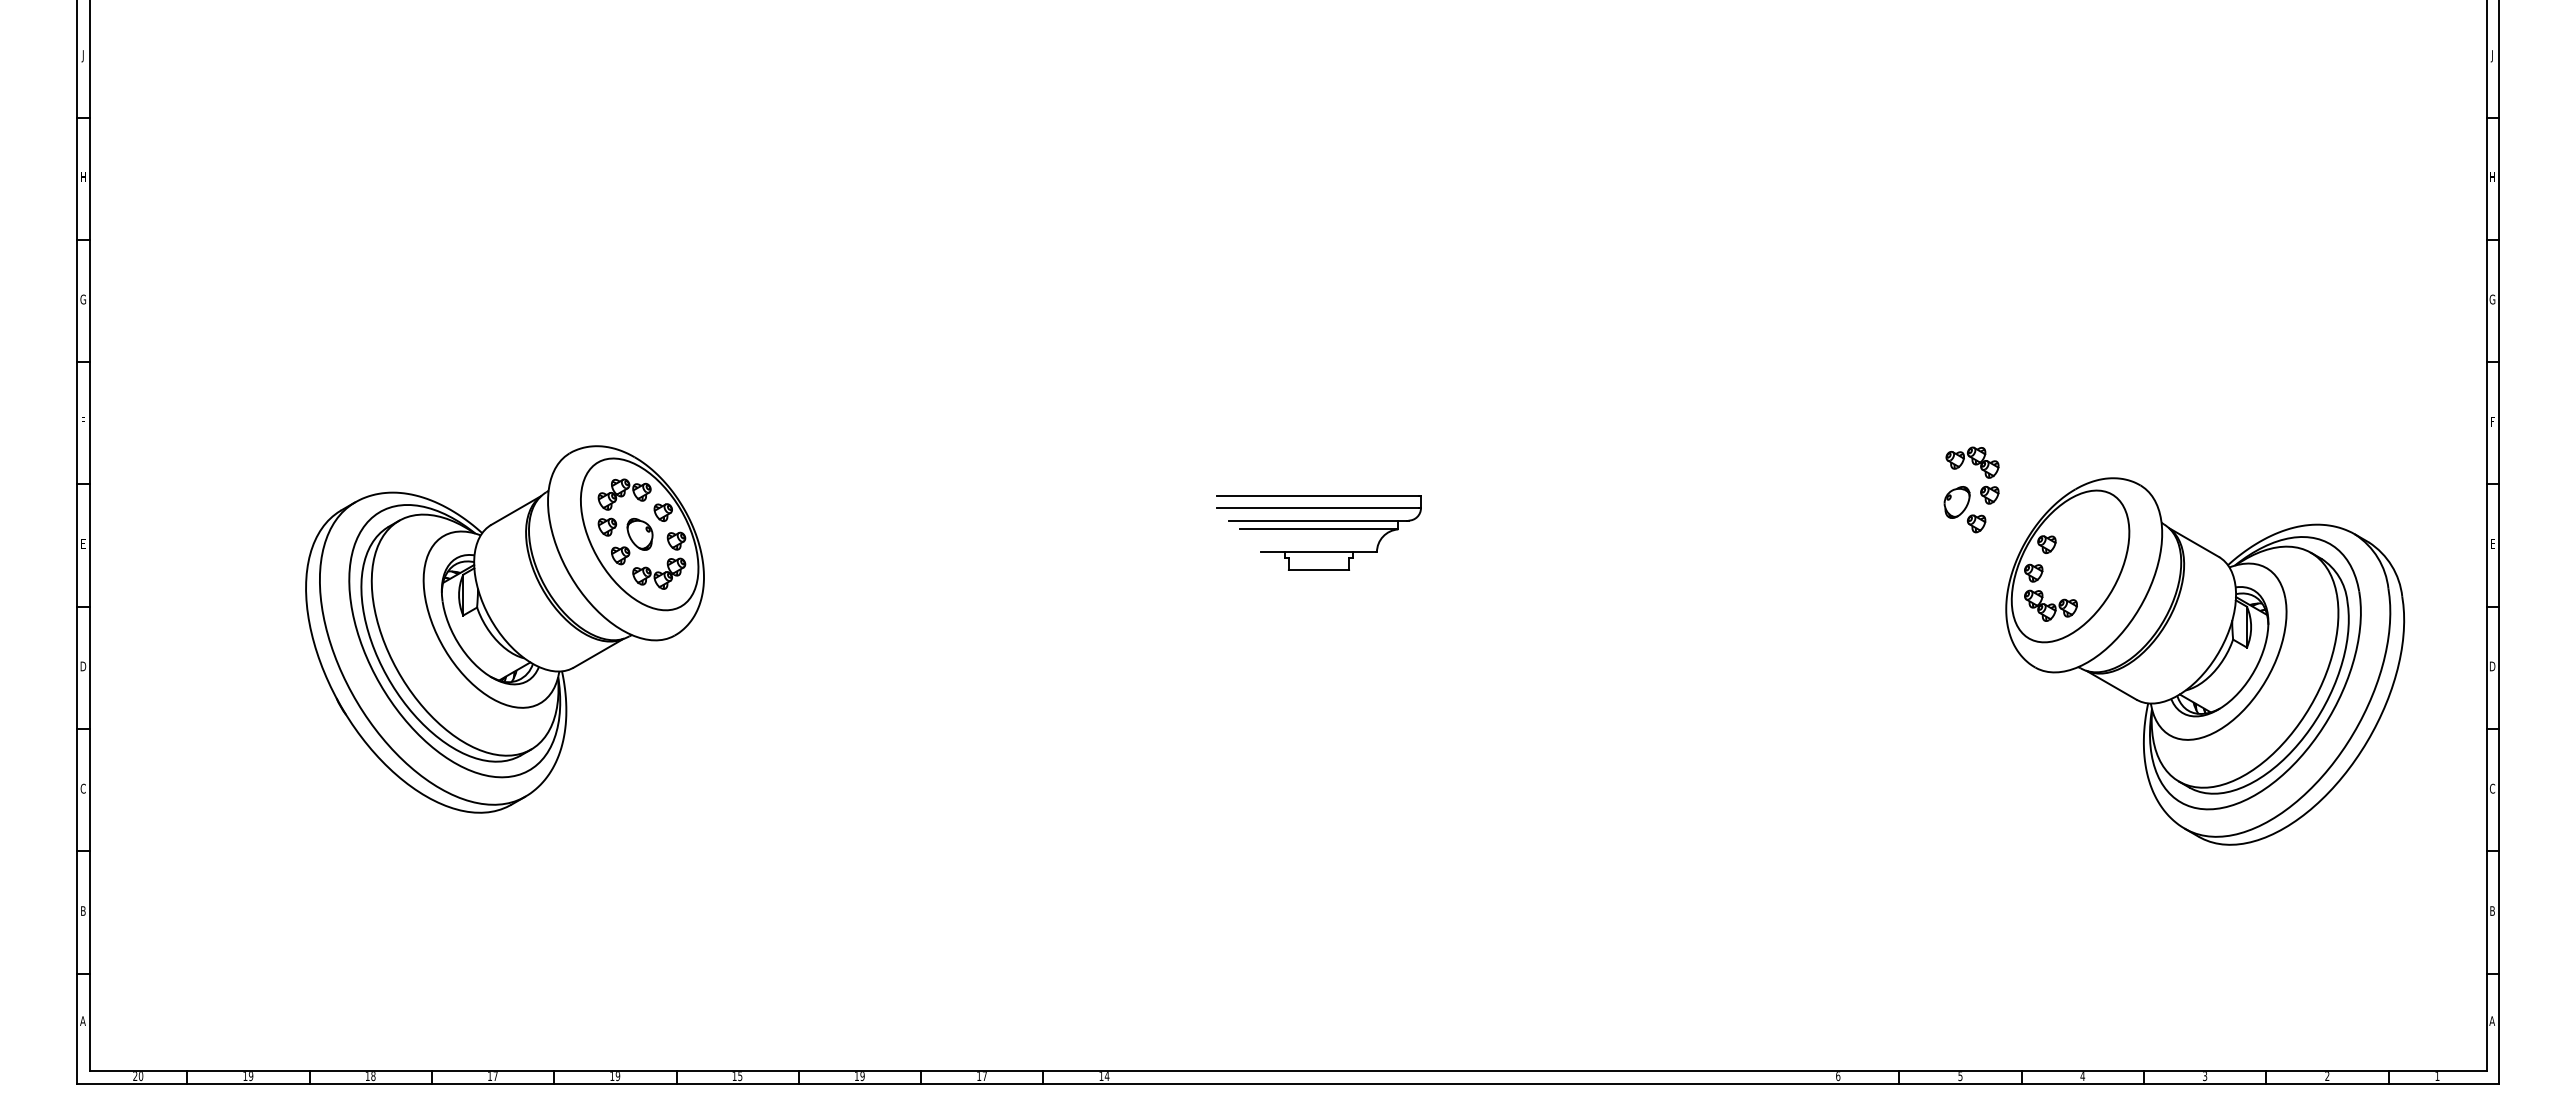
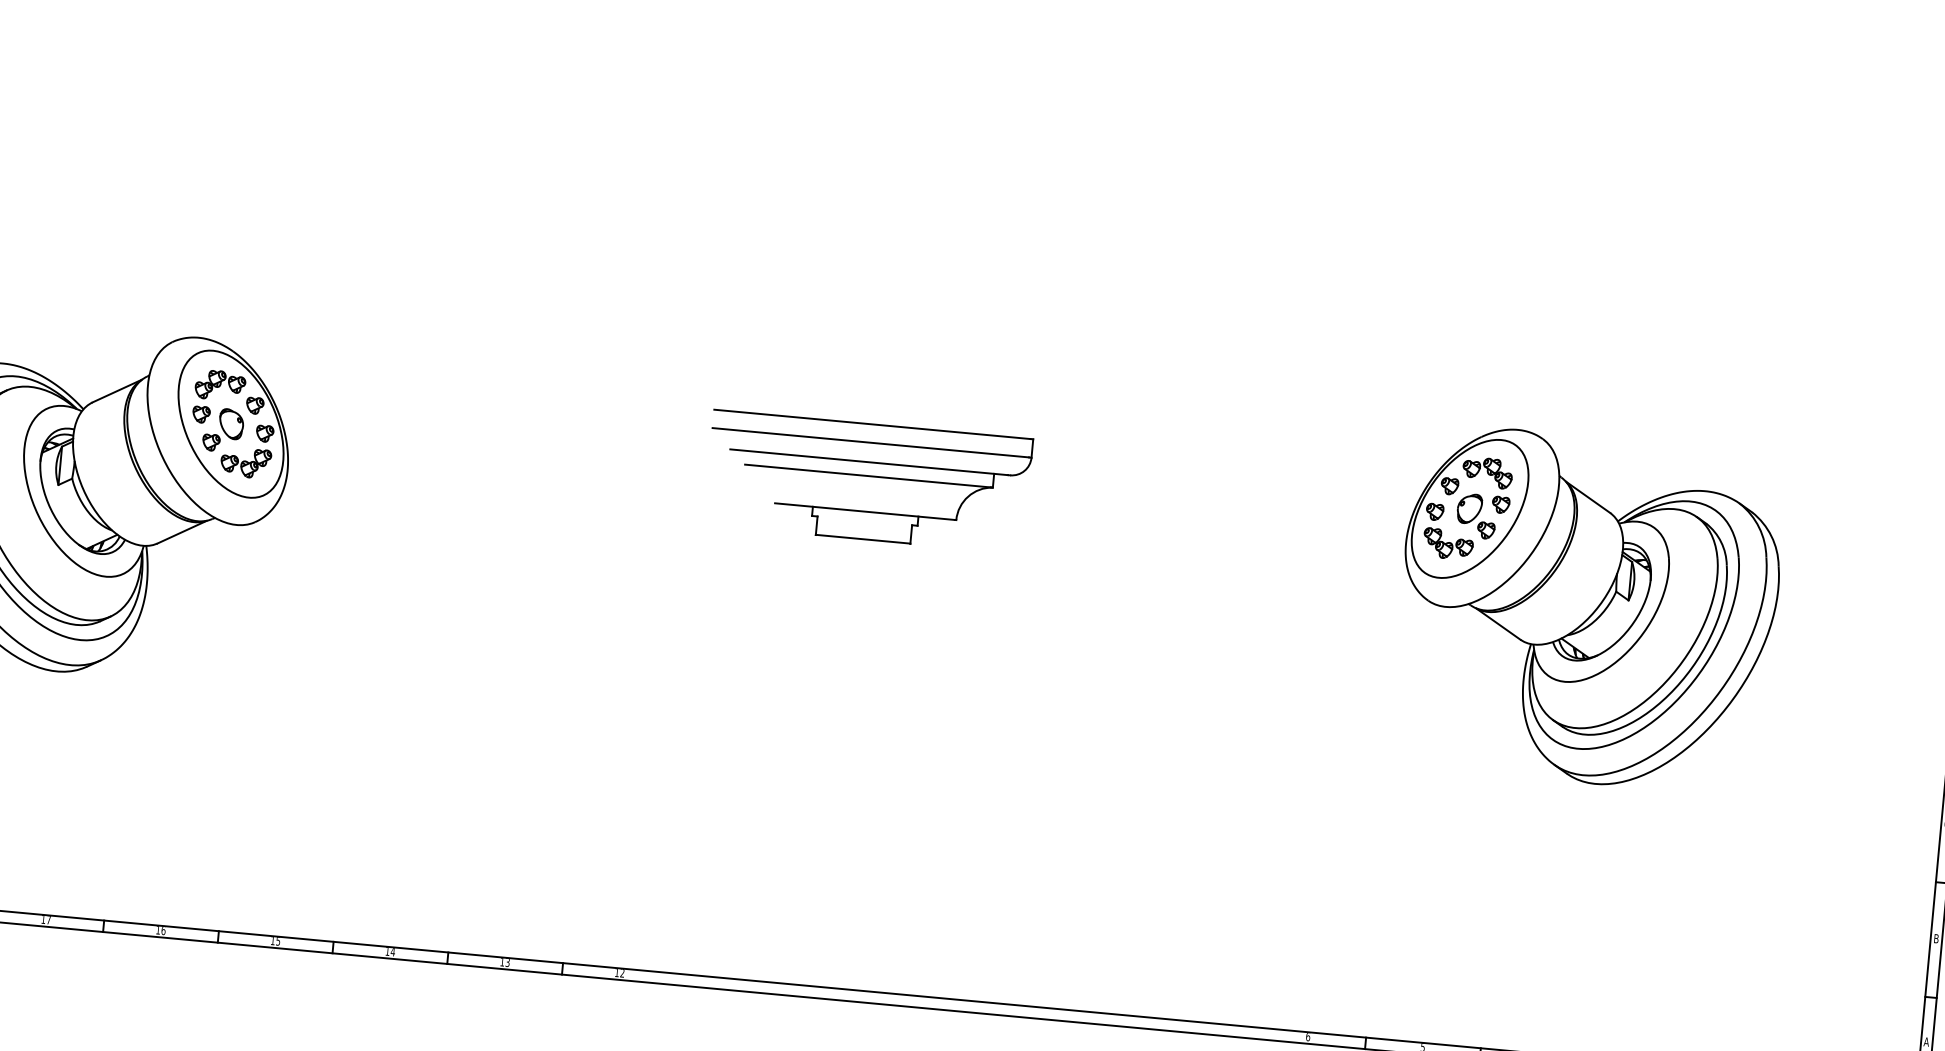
part: (1318, 533) -> (867, 482), size x1.67
part: (2205, 661) -> (1588, 609), moved
text: (617, 1076) -> (163, 930), 19 -> 16
text: (862, 1076) -> (392, 952), 19 -> 14
text: (984, 1076) -> (507, 962), 17 -> 13
text: (1106, 1076) -> (621, 973), 14 -> 12

